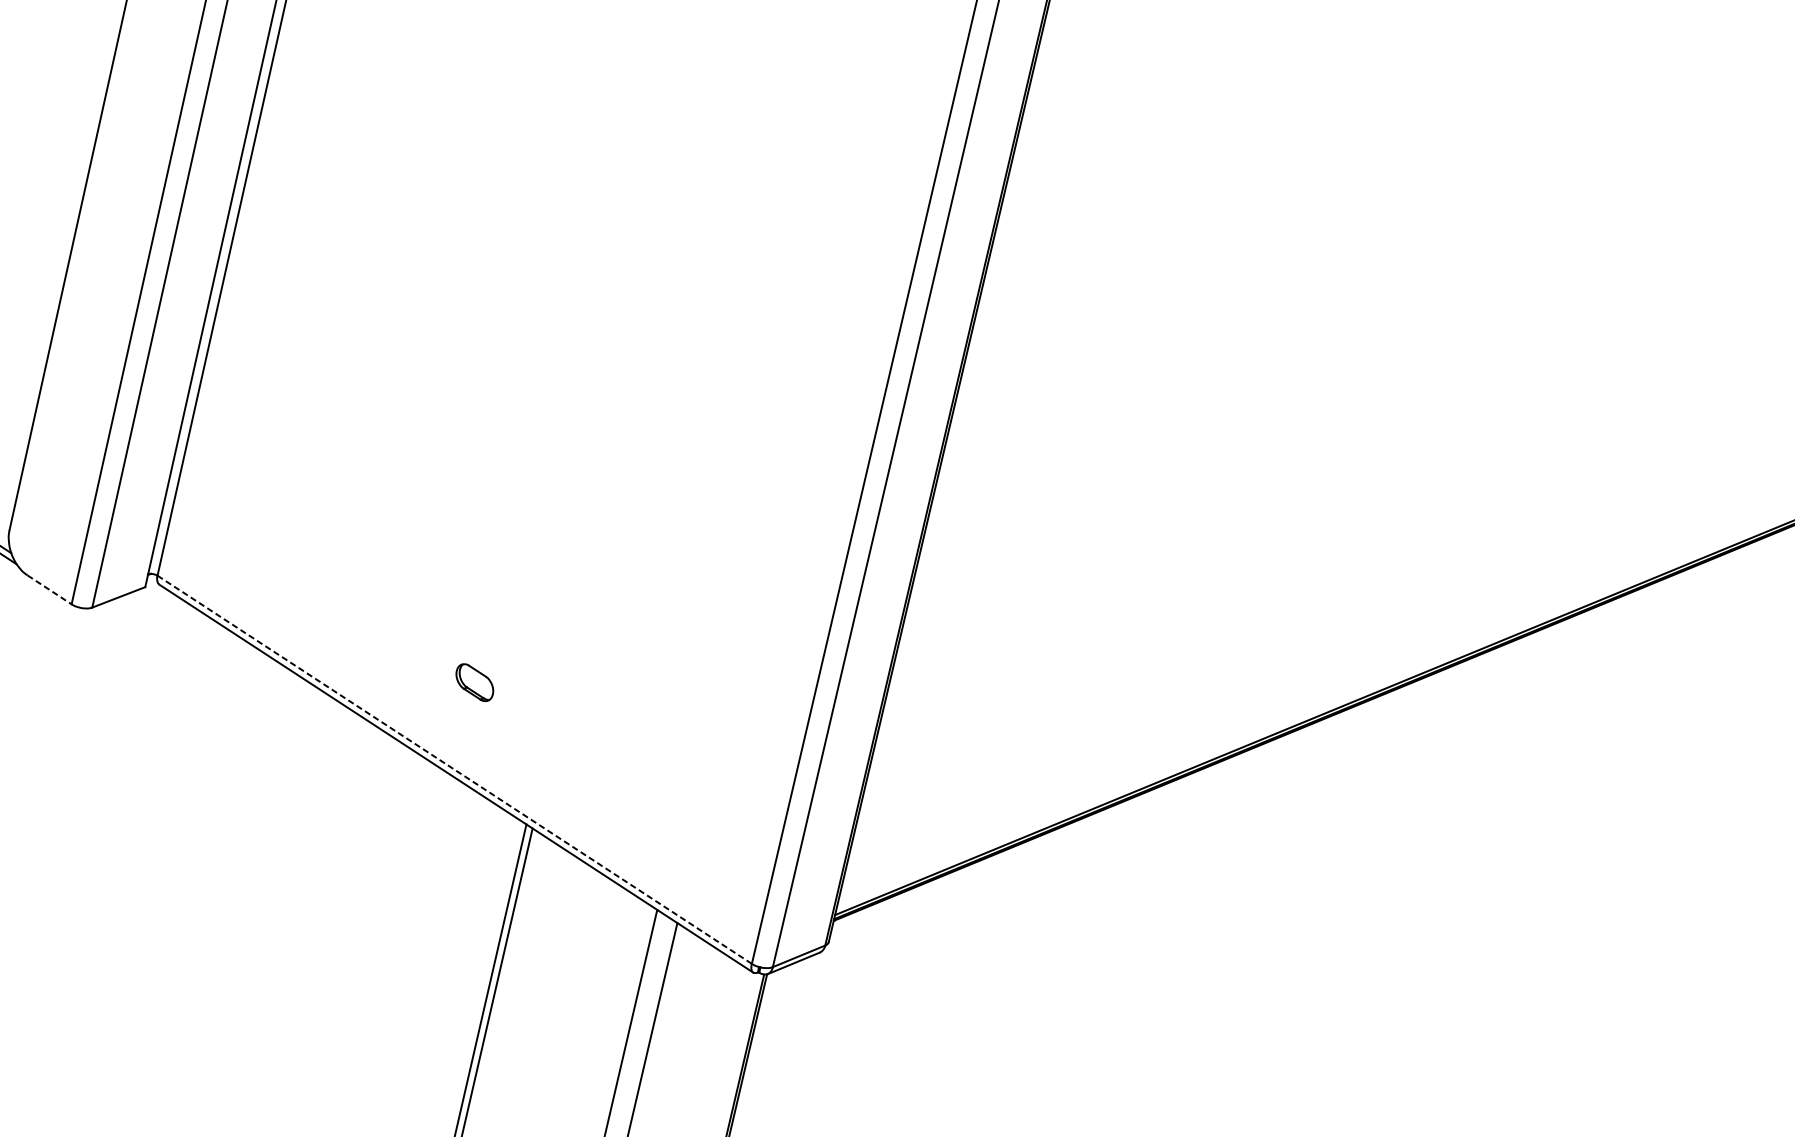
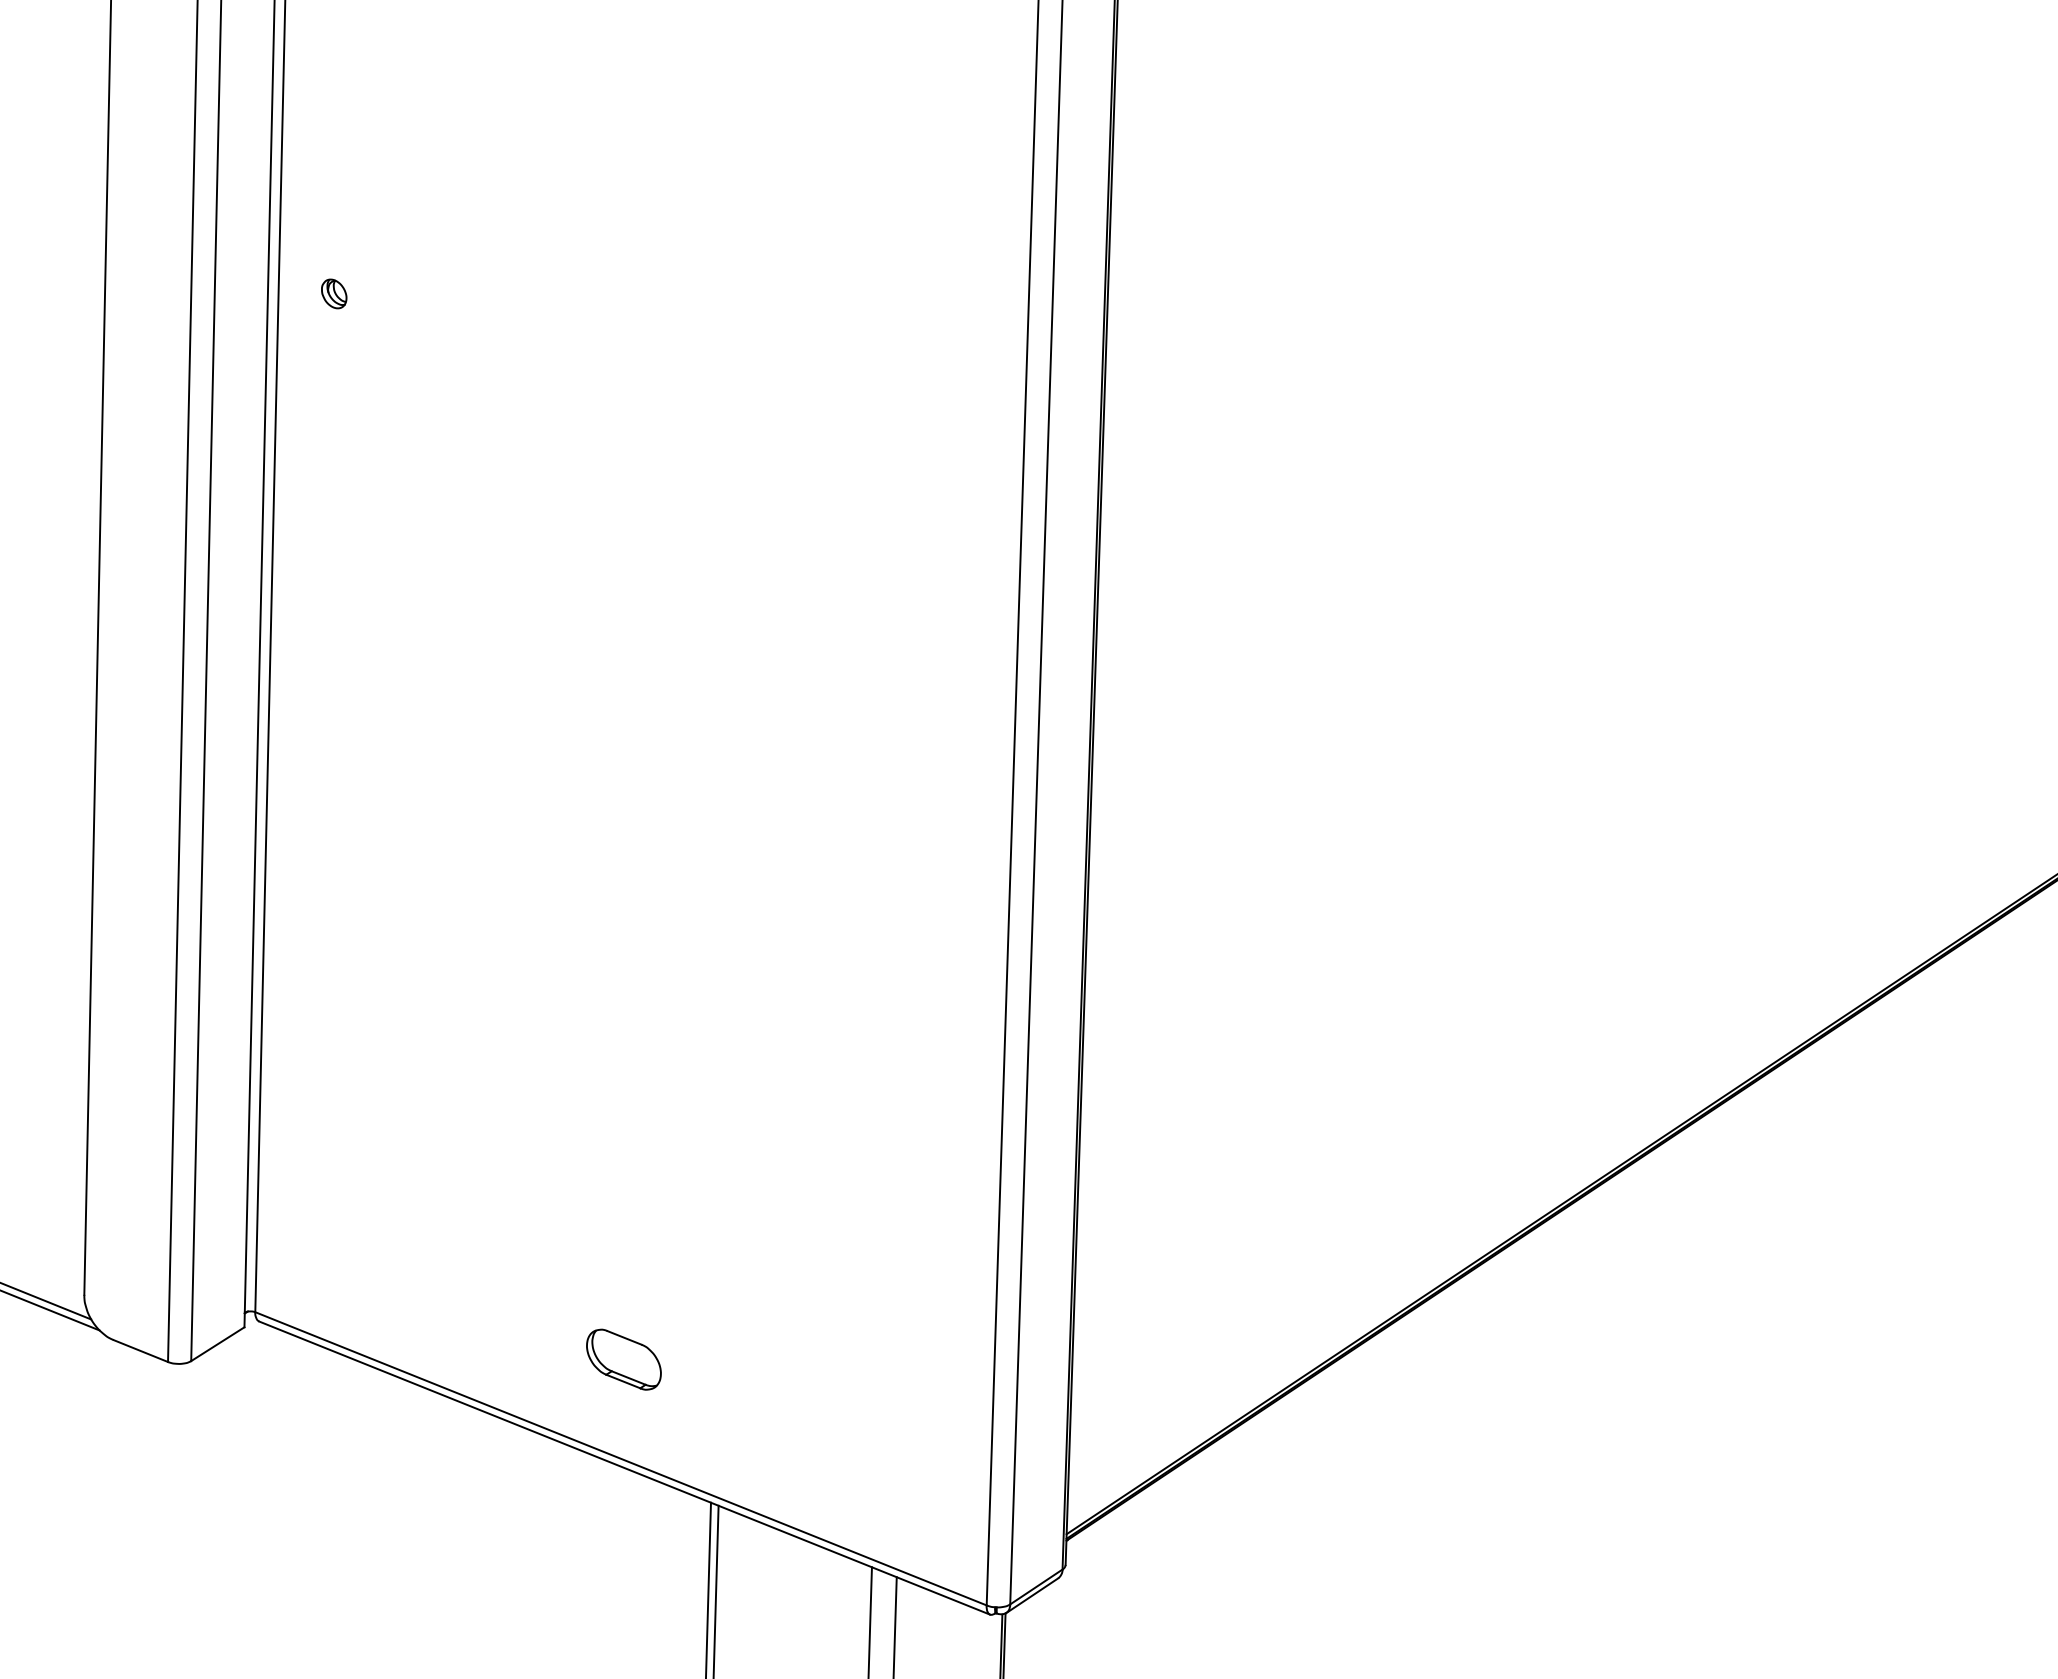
line: (50, 590) -> (141, 1351), dashed -> solid
part: (474, 682) -> (623, 1359), size x1.67
line: (455, 769) -> (621, 1458), dashed -> solid

